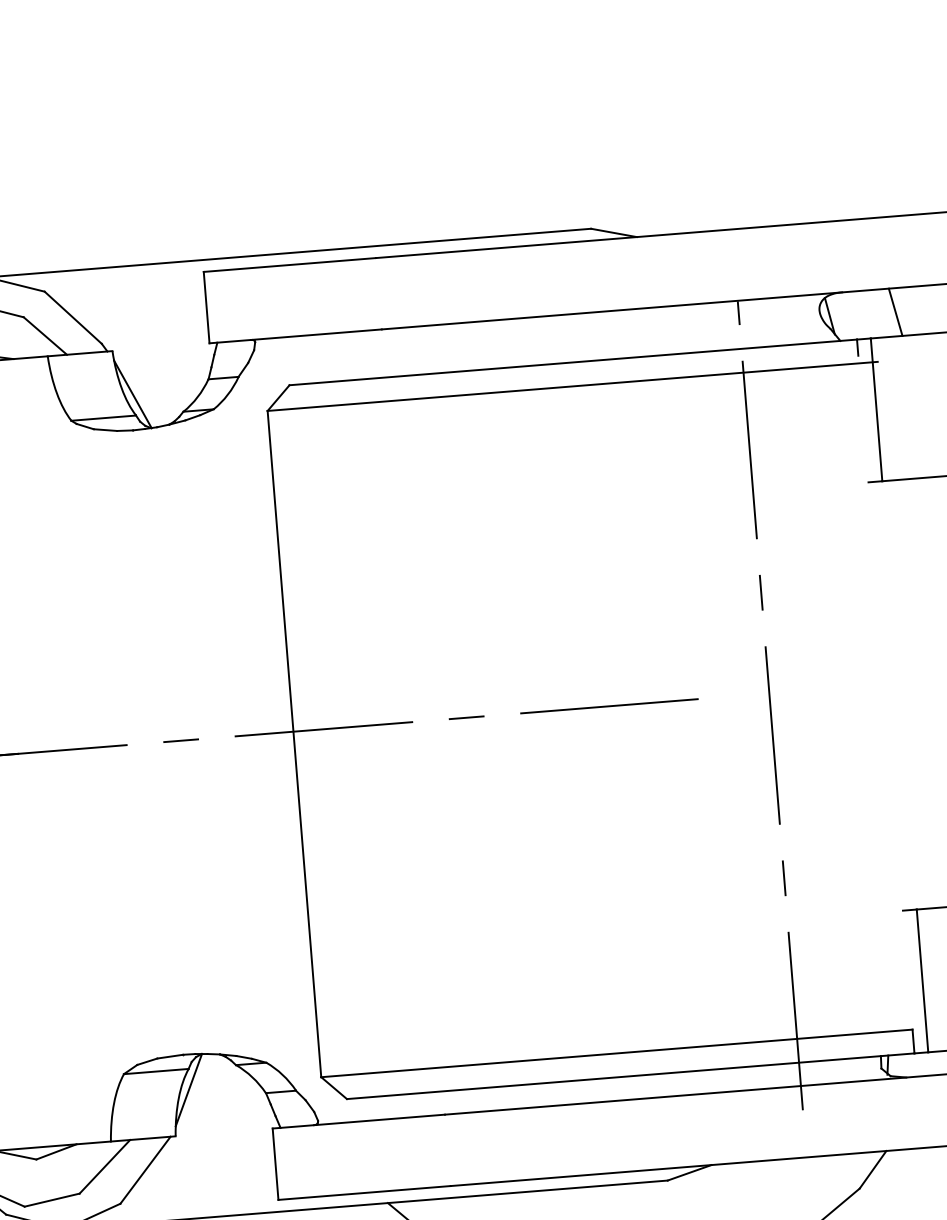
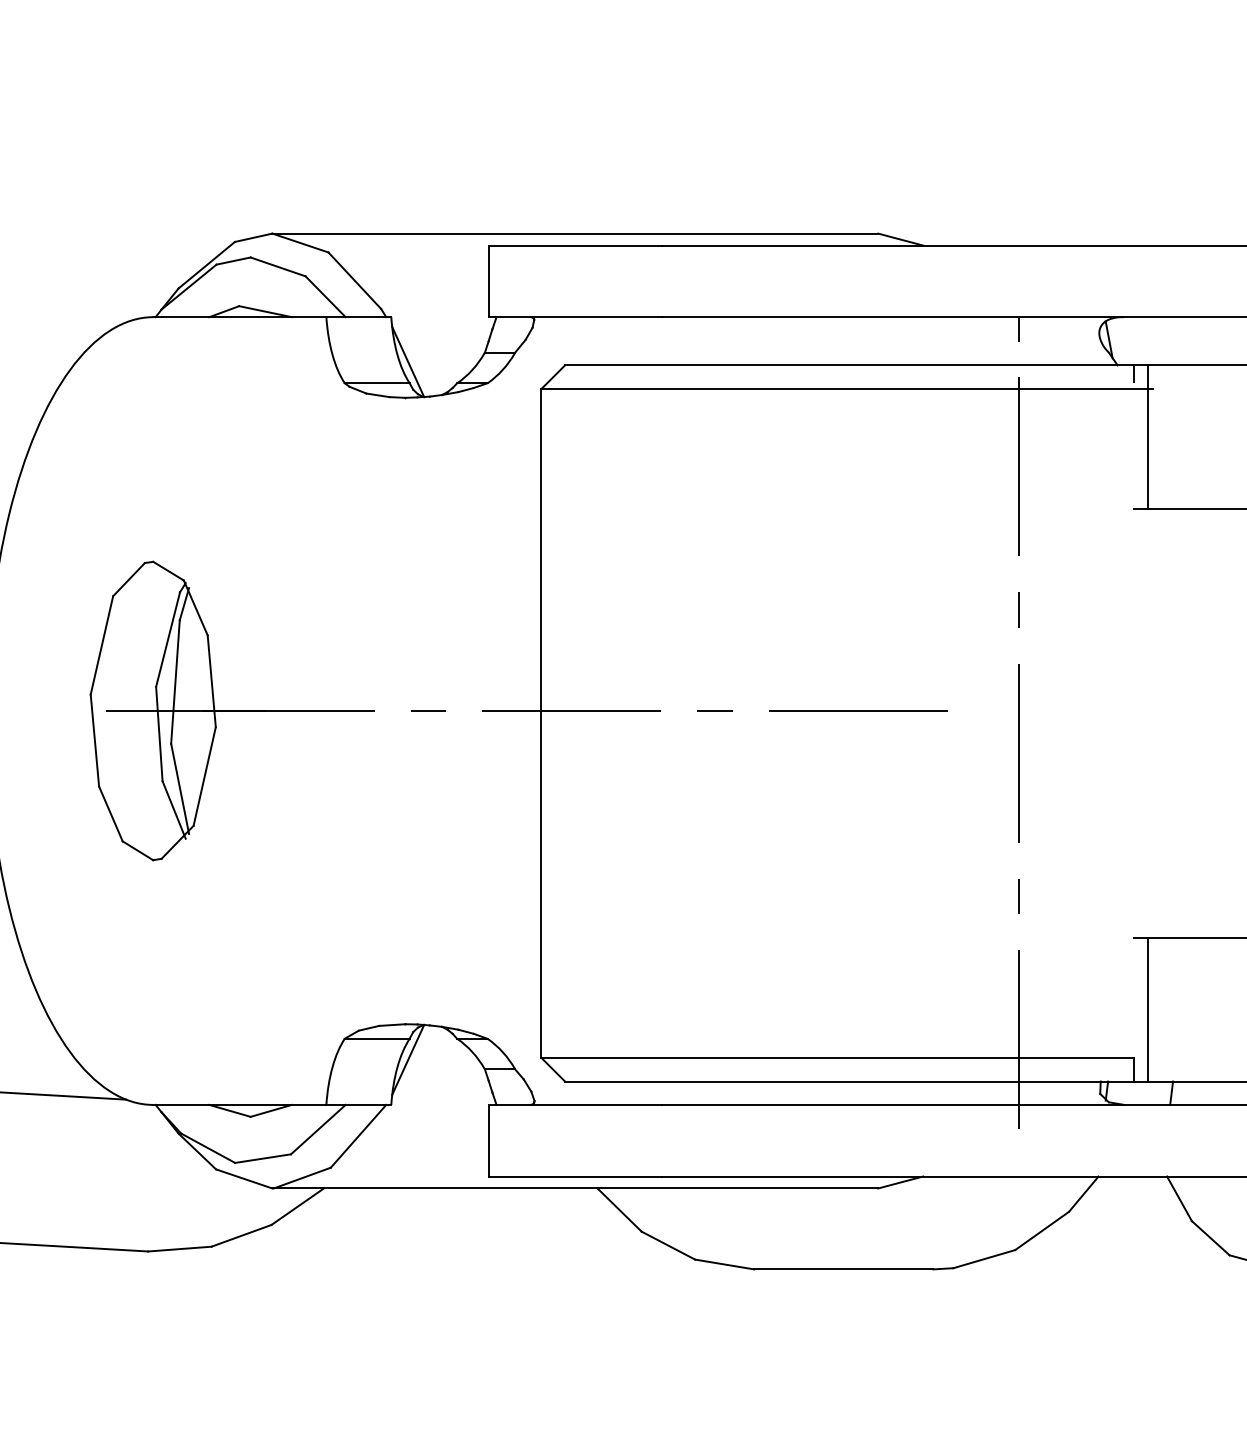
line: (895, 312) -> (1174, 341), removed

